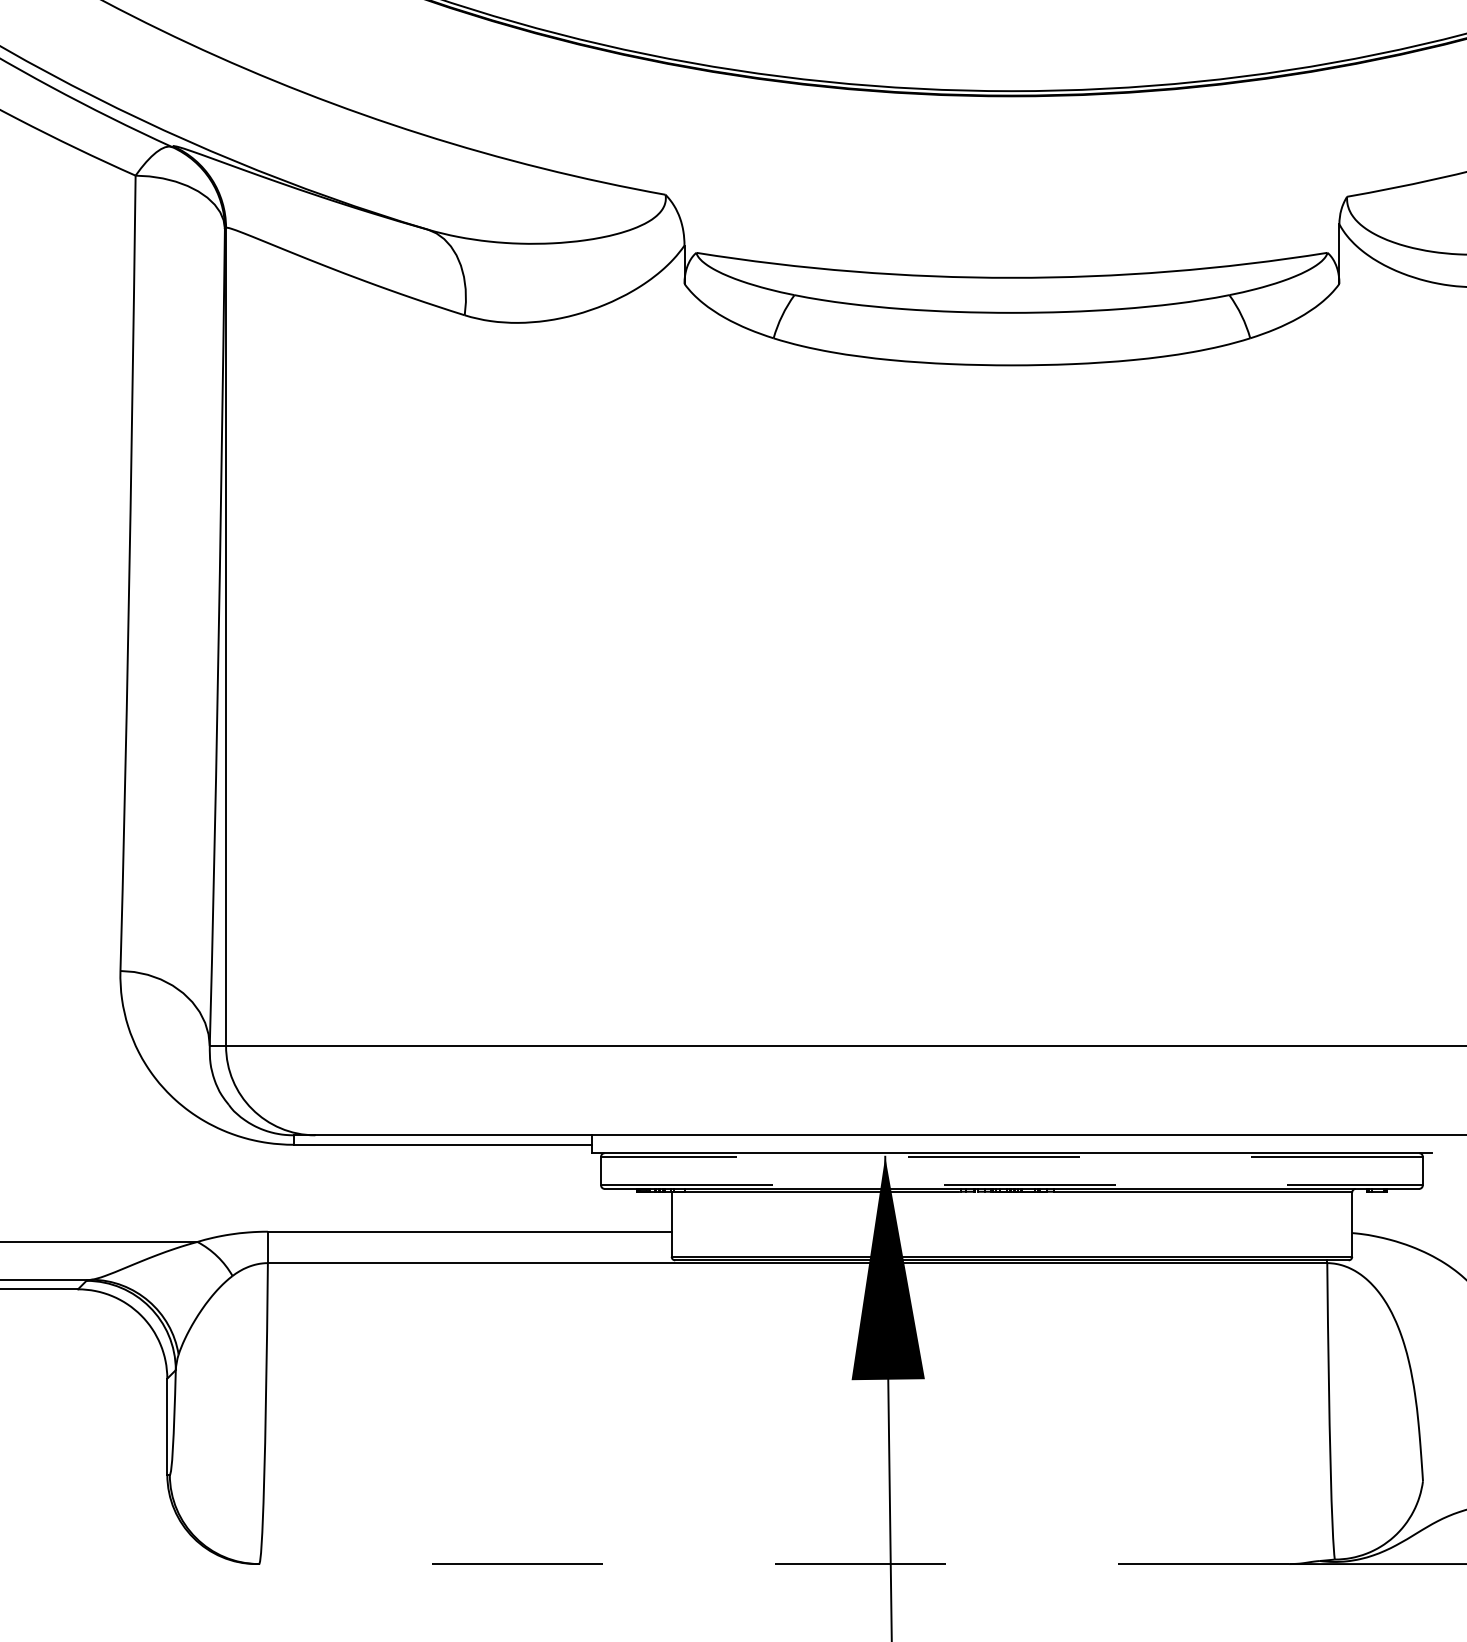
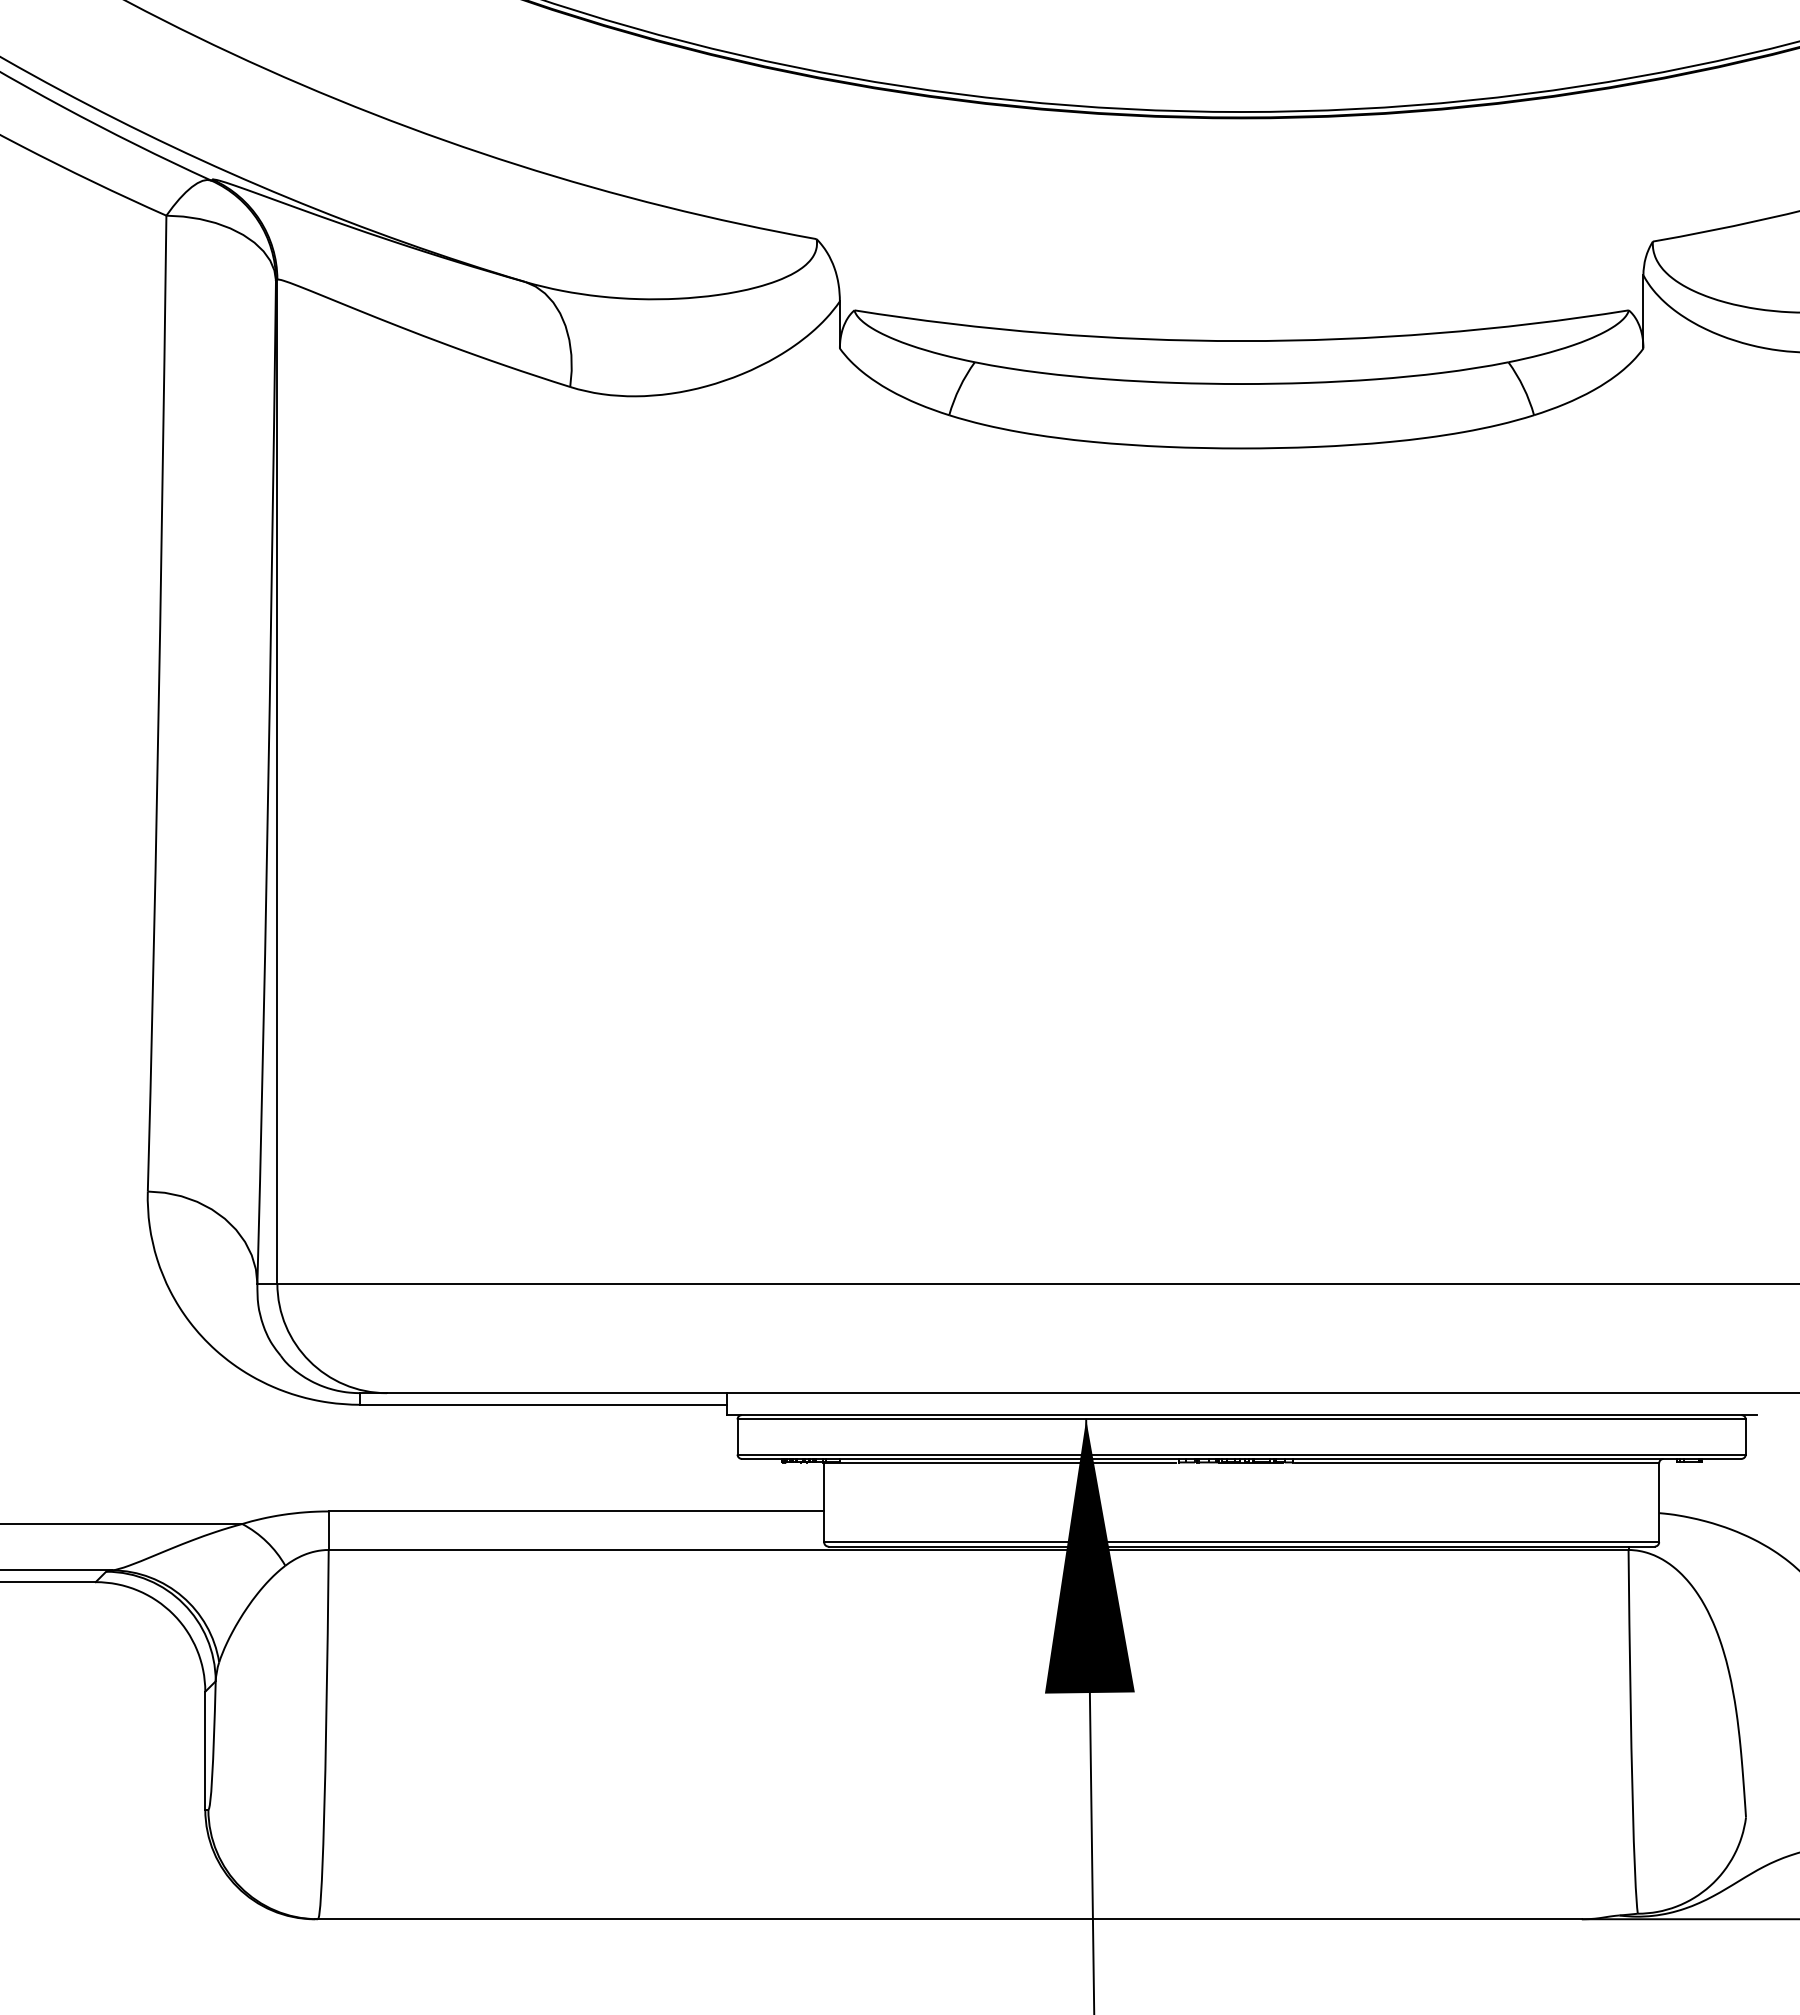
line: (1011, 1156) -> (1241, 1419), dashed -> solid
line: (1012, 1185) -> (1242, 1454), dashed -> solid
line: (773, 1564) -> (949, 1919), dashed -> solid

